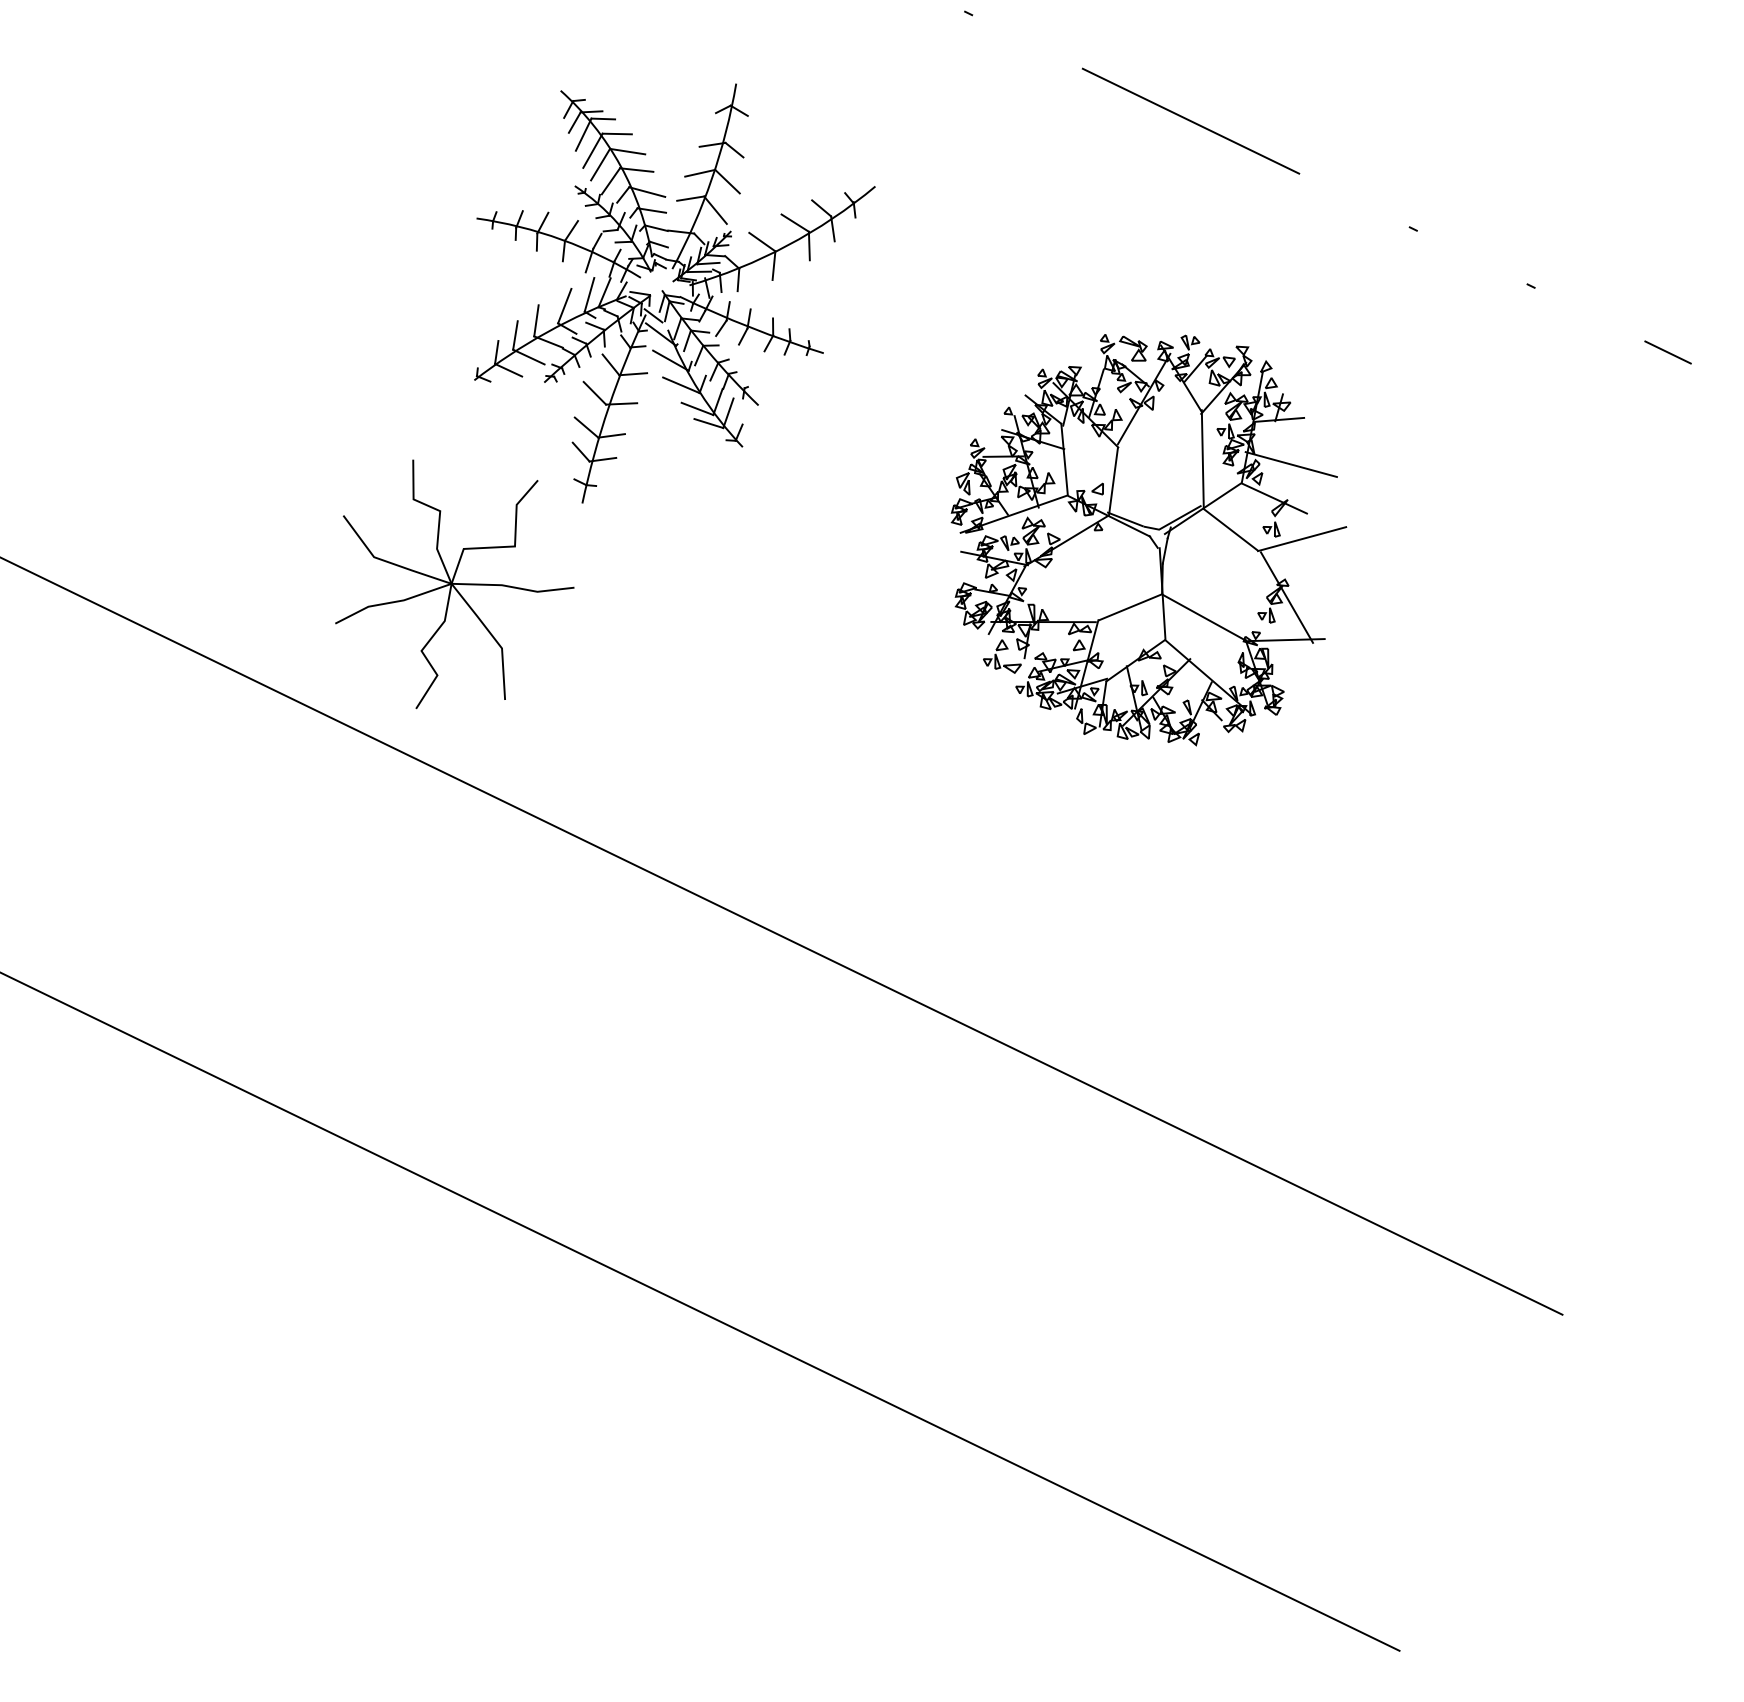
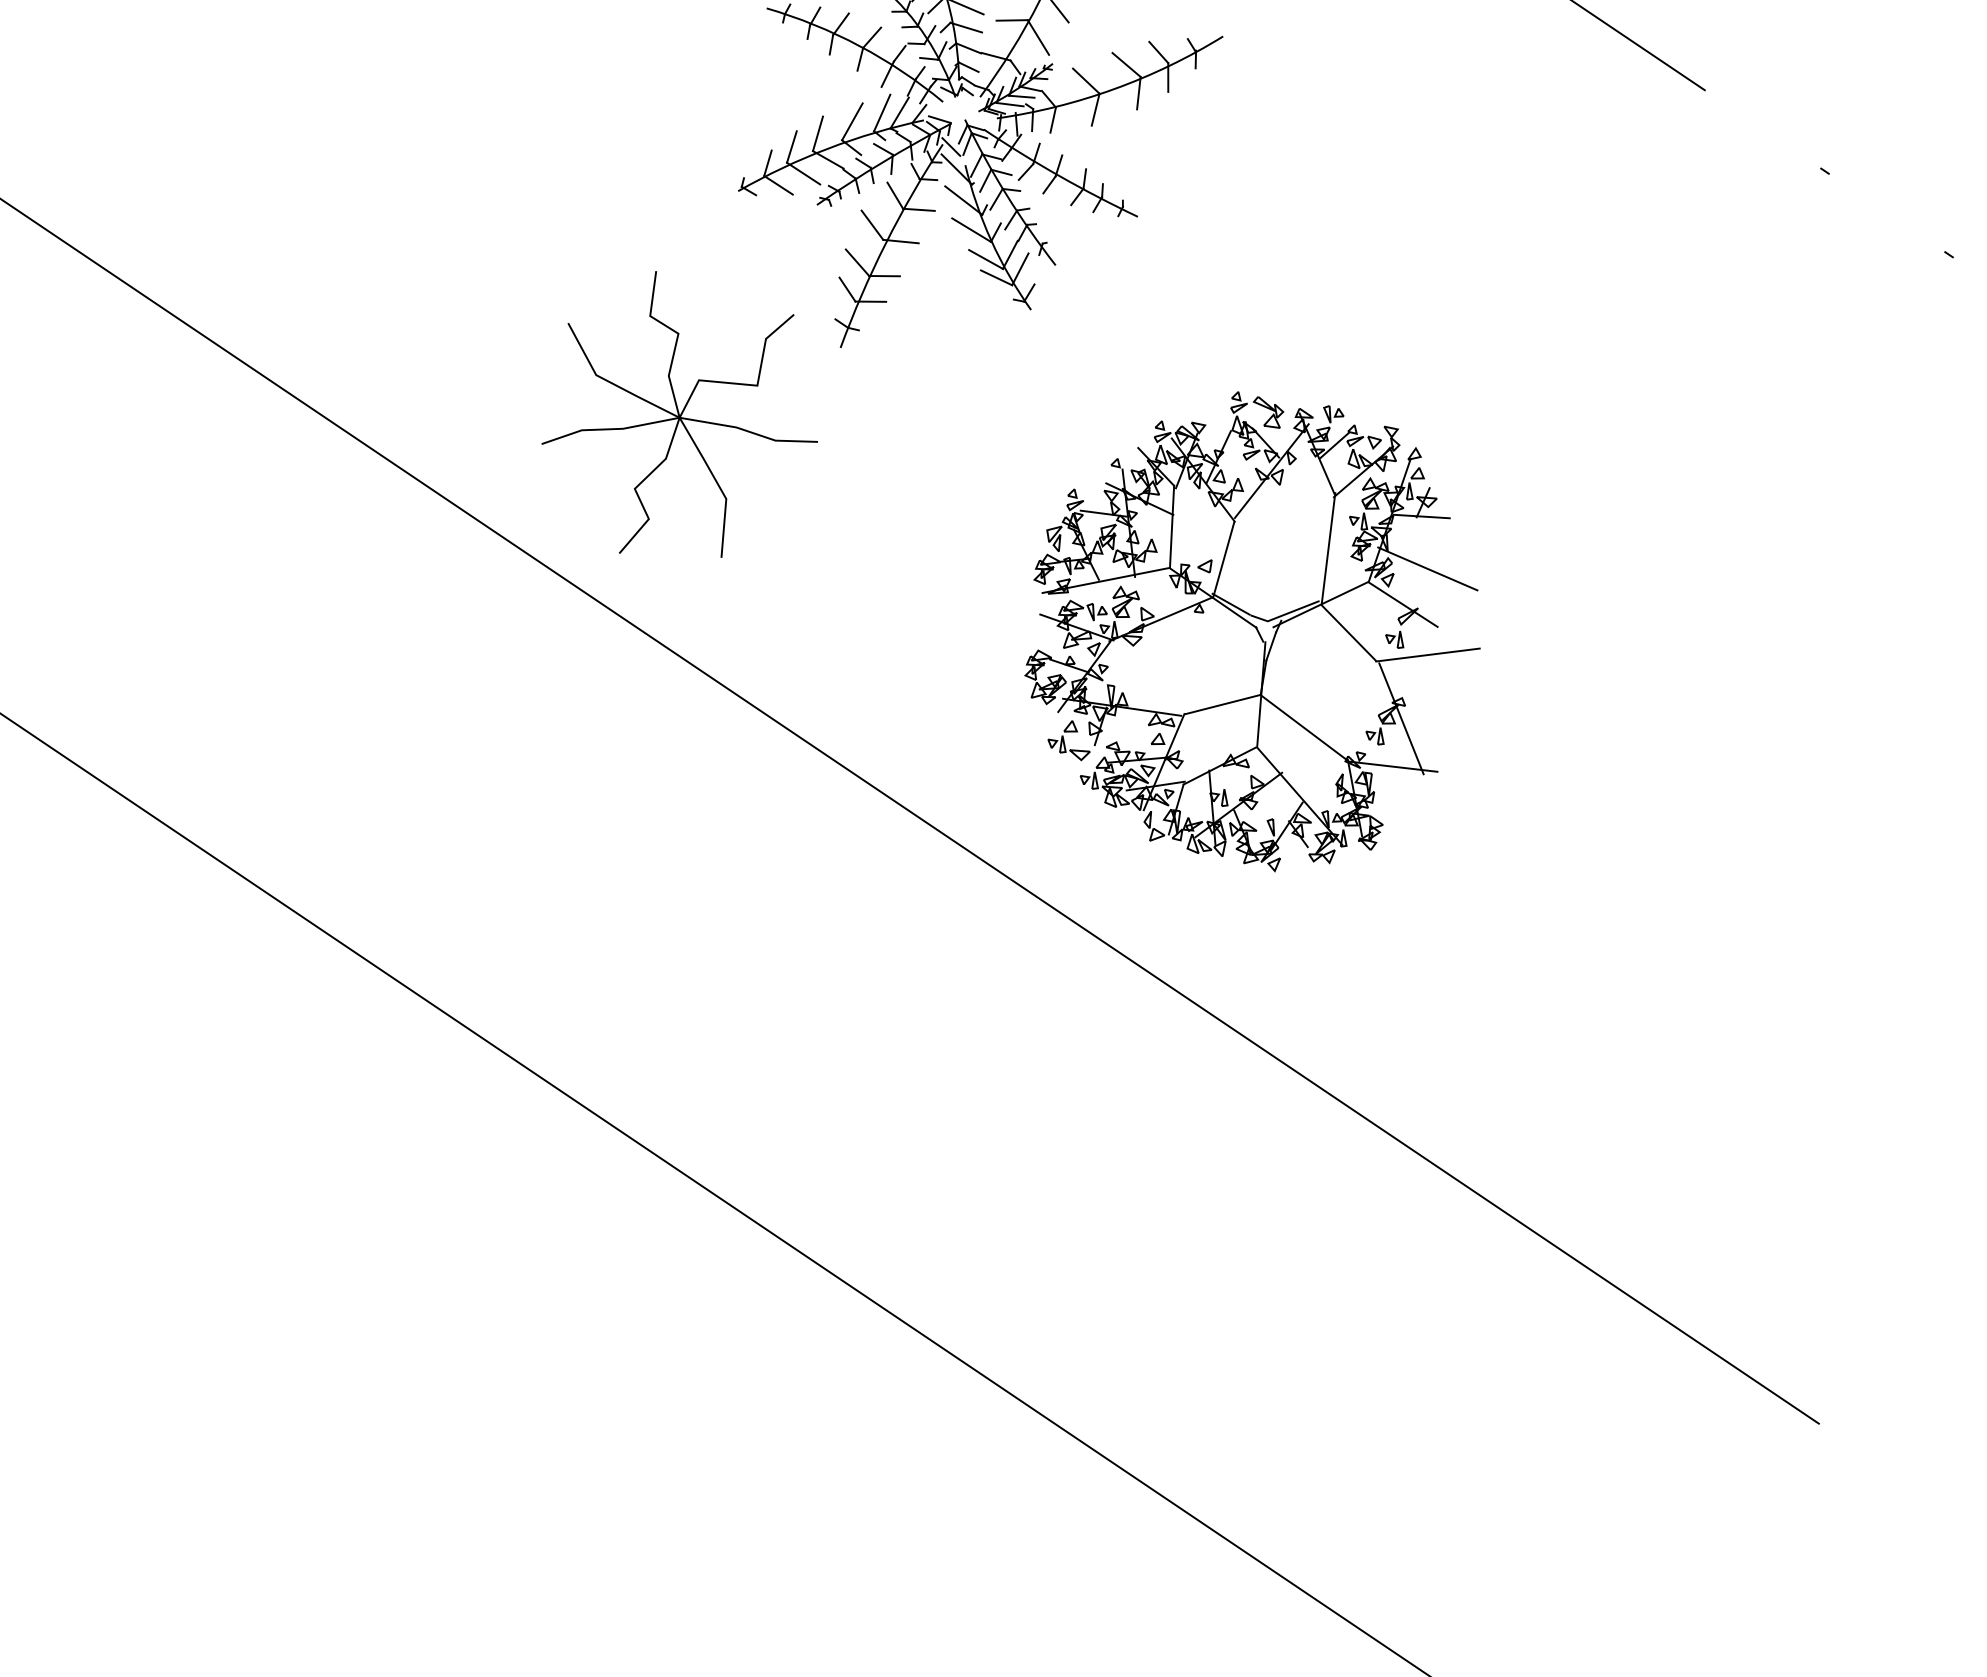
part: (1148, 540) -> (1253, 631), moved

